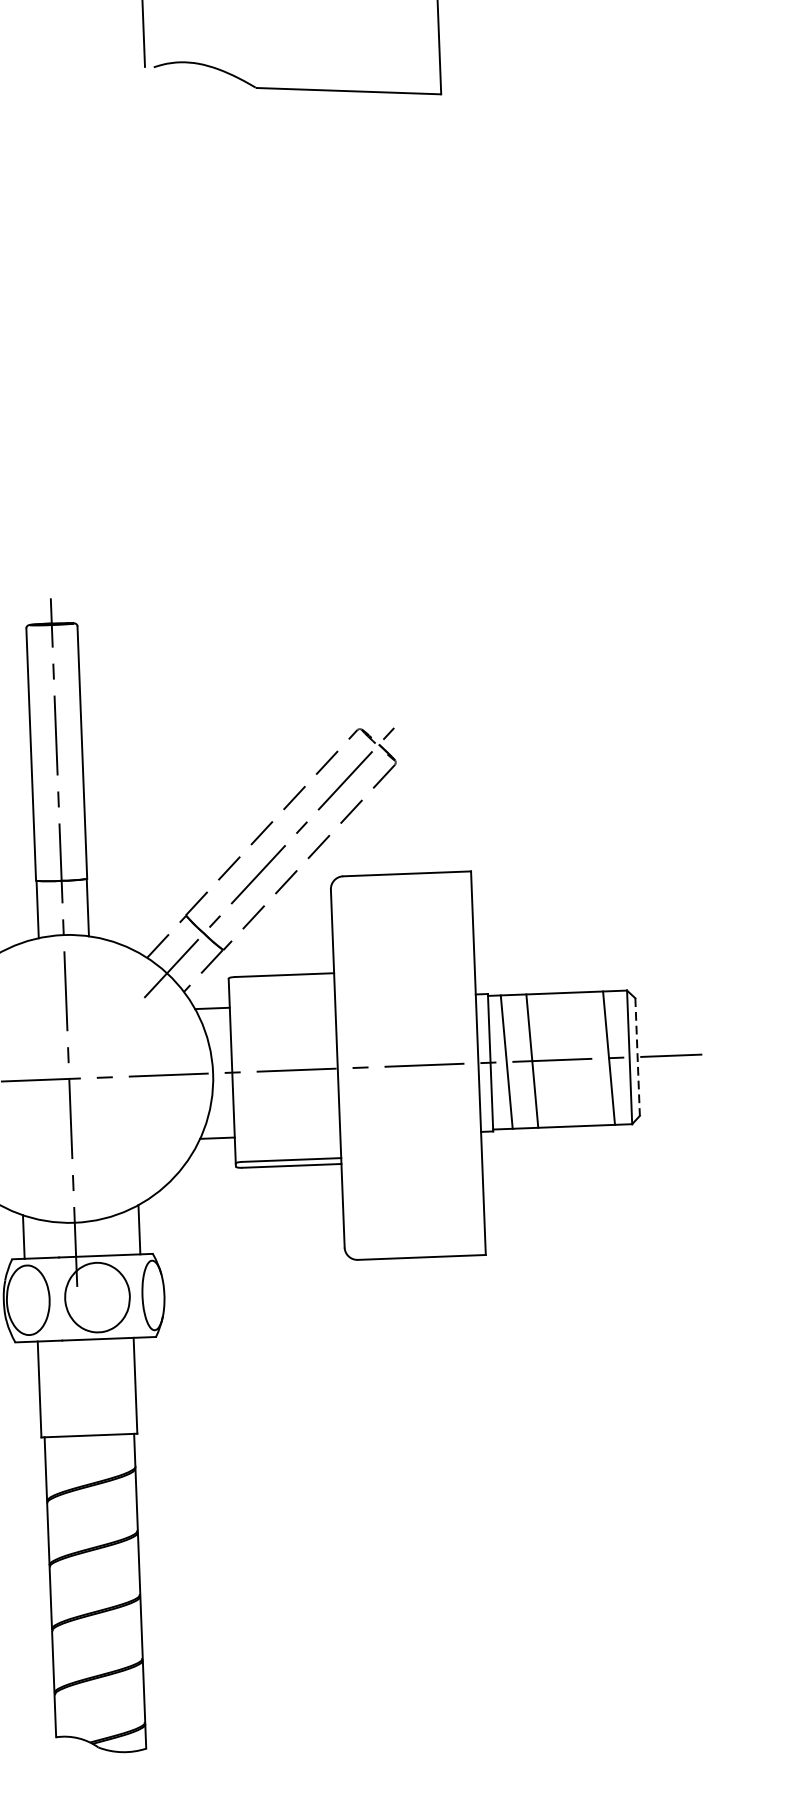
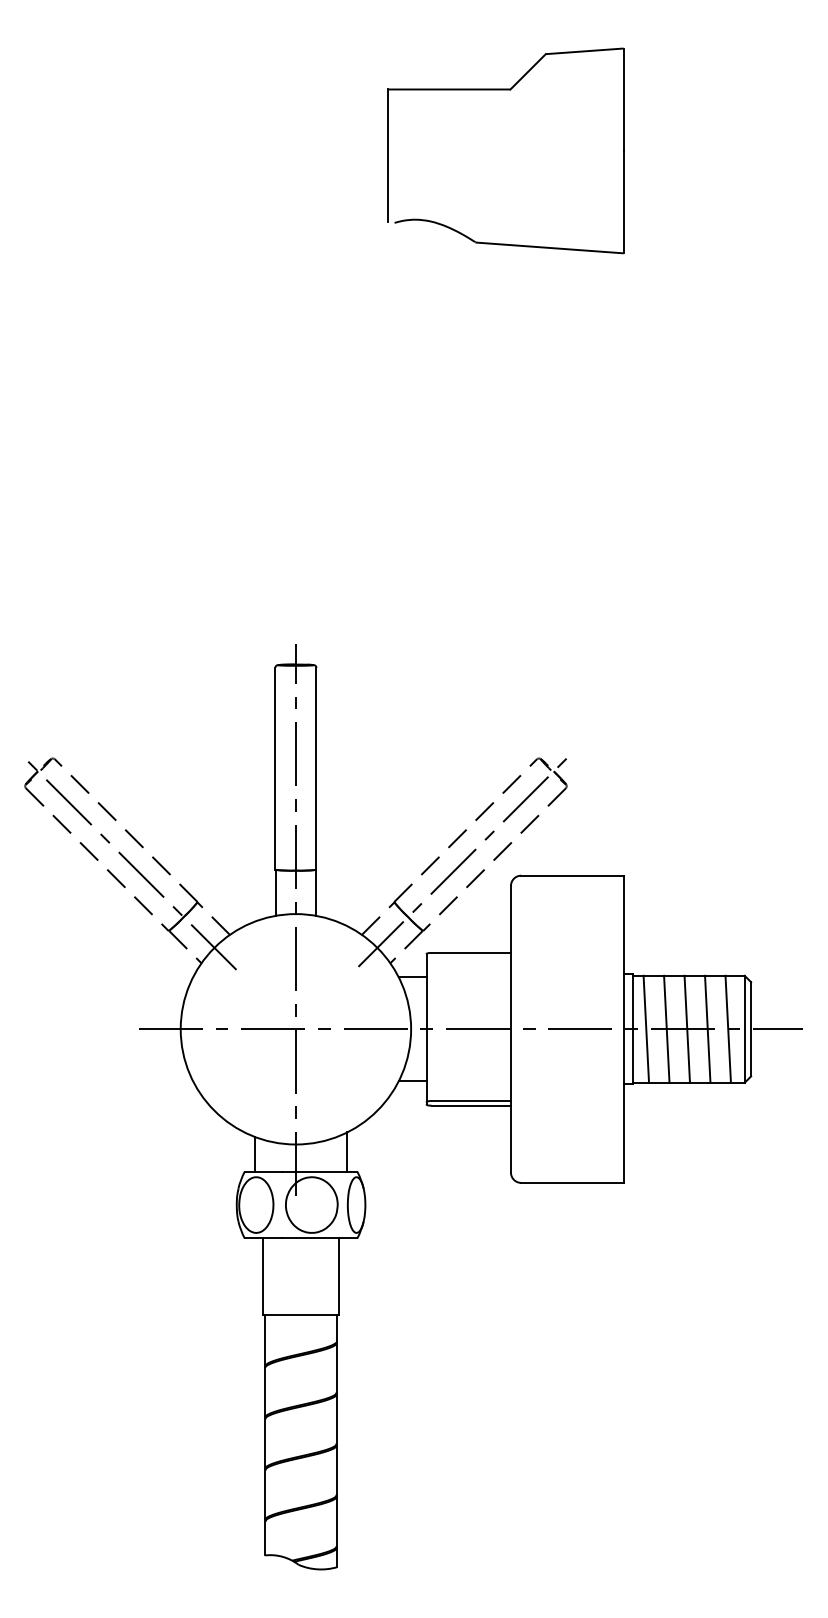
line: (638, 1057) -> (751, 1029), dashed -> solid
line: (583, 1058) -> (707, 1028), added
line: (556, 1059) -> (686, 1028), added

